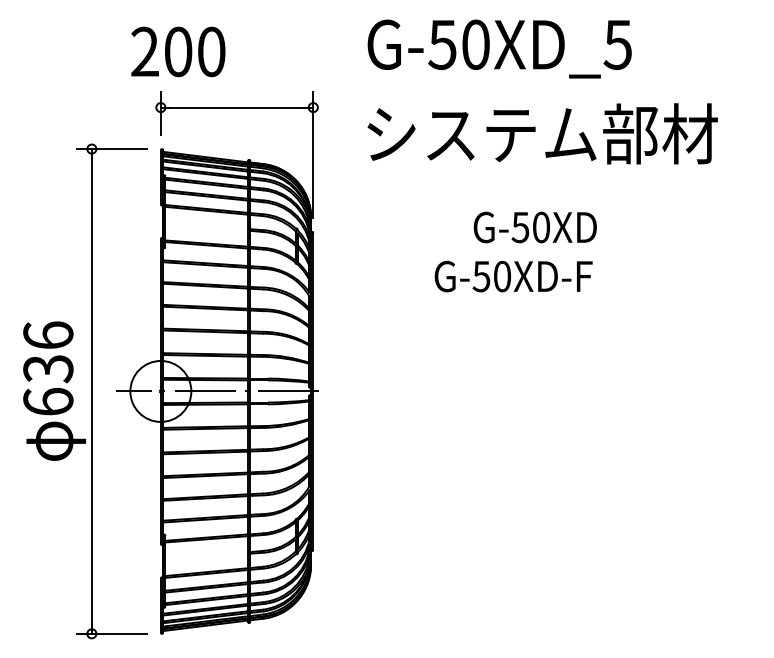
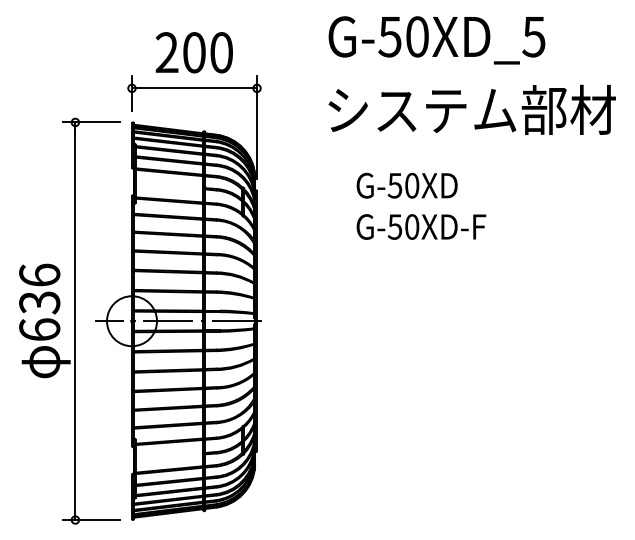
text: (499, 49) -> (436, 40), moved
text: (177, 51) -> (193, 52), moved
text: (541, 133) -> (471, 109), moved
text: (534, 227) -> (406, 185), moved

